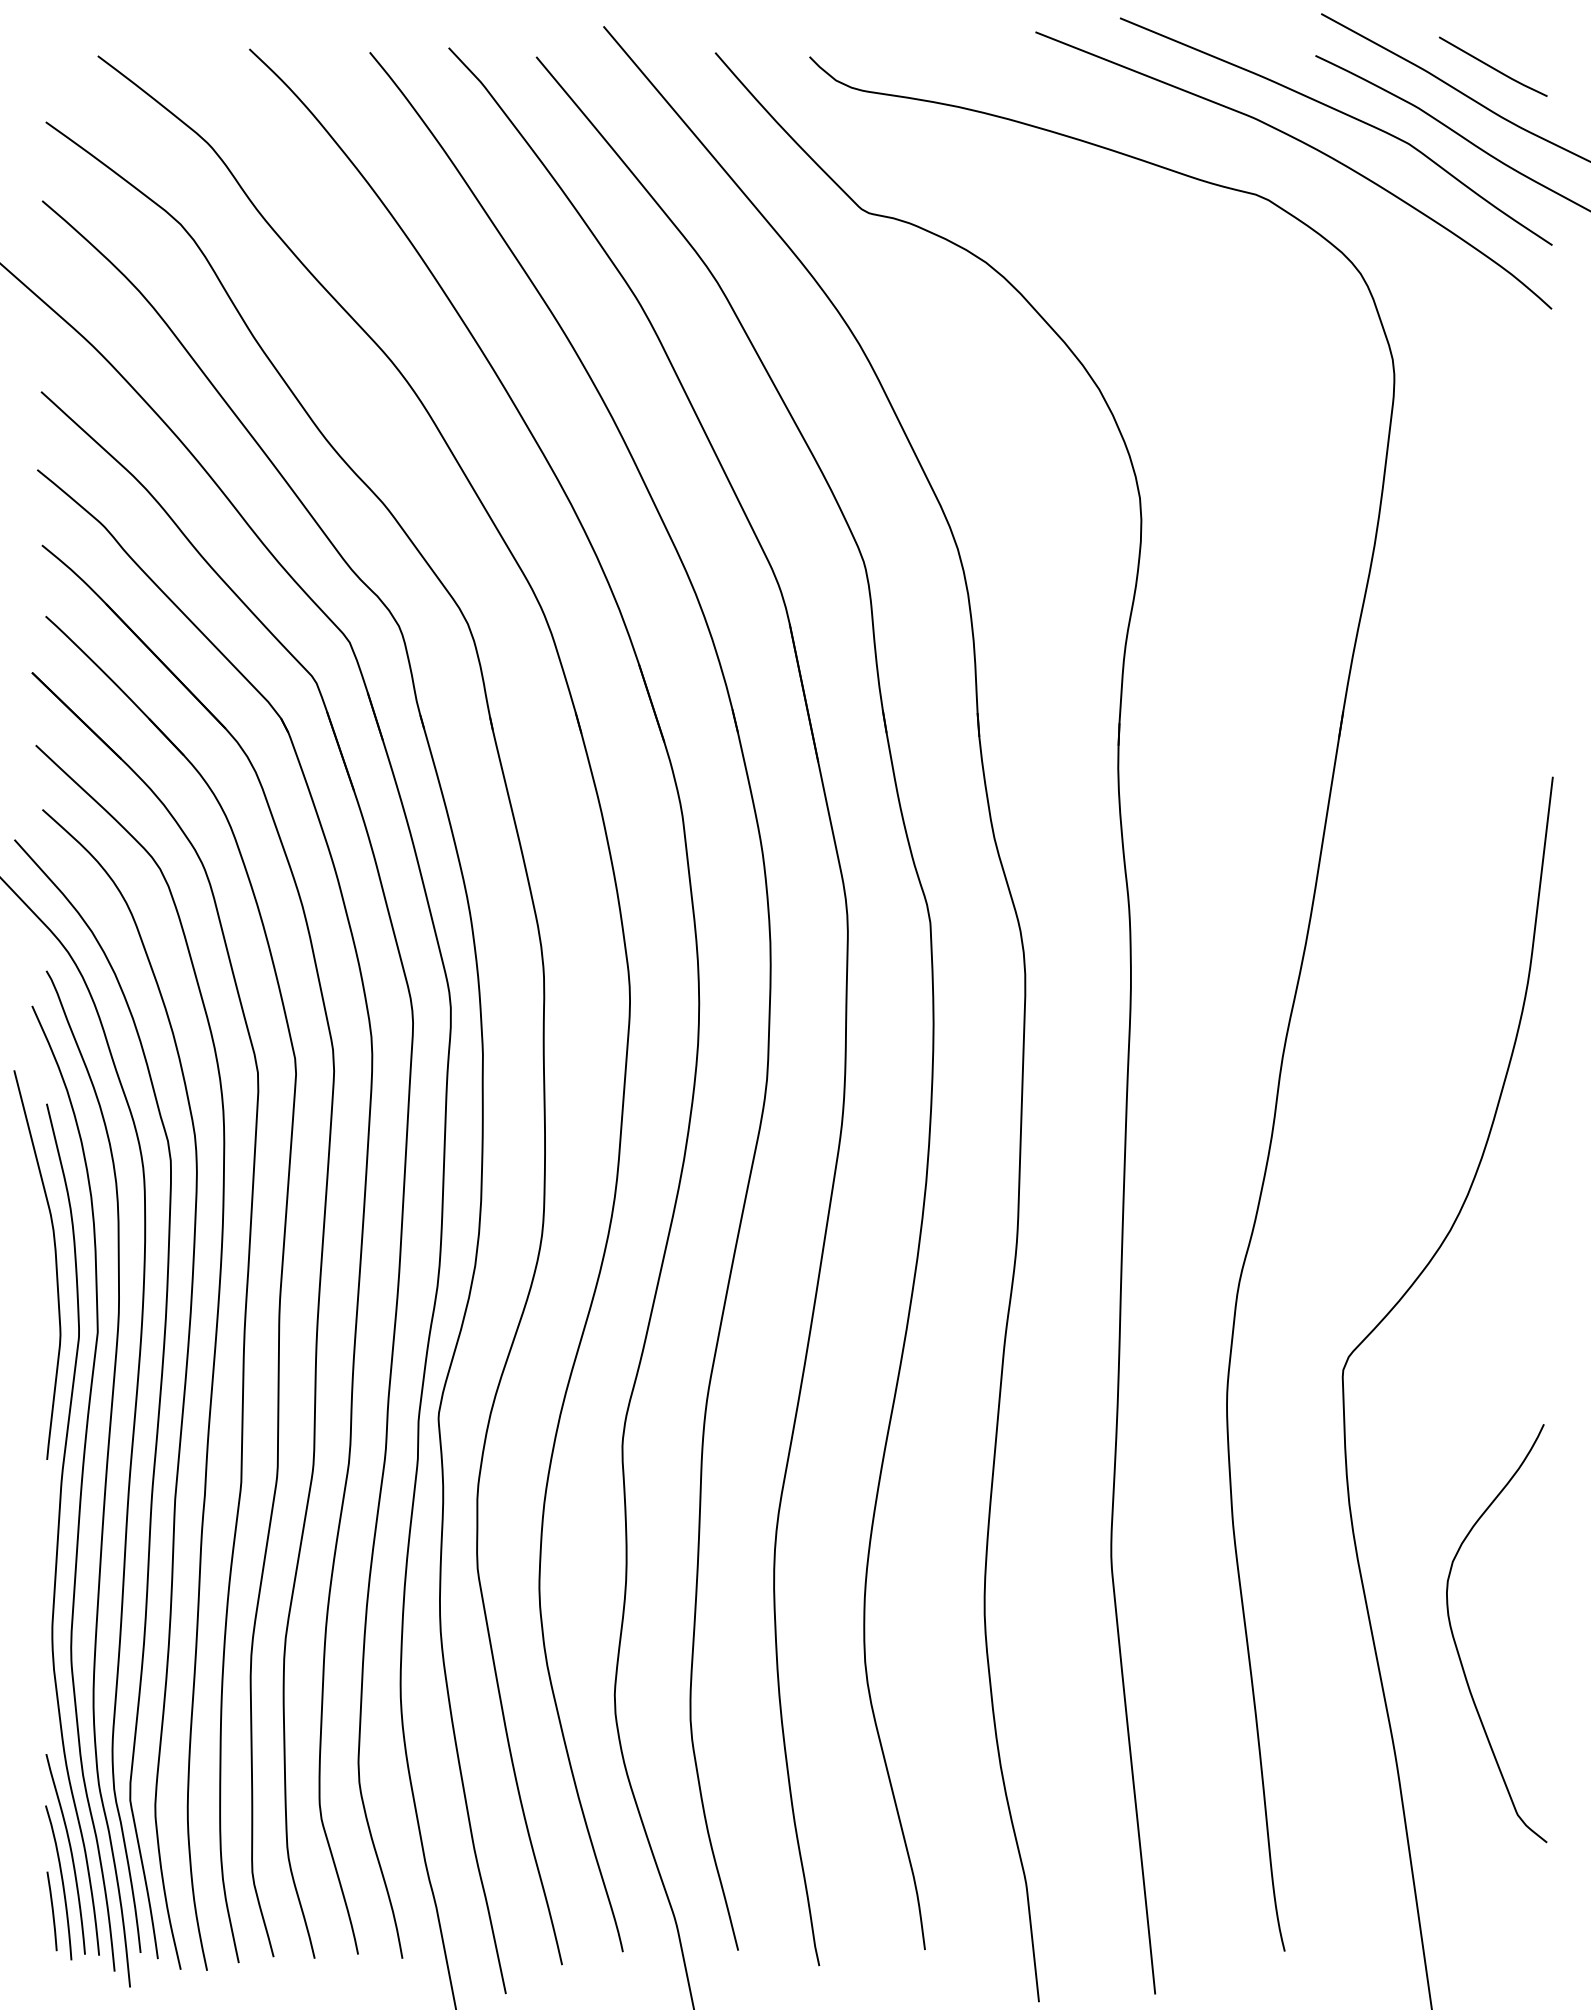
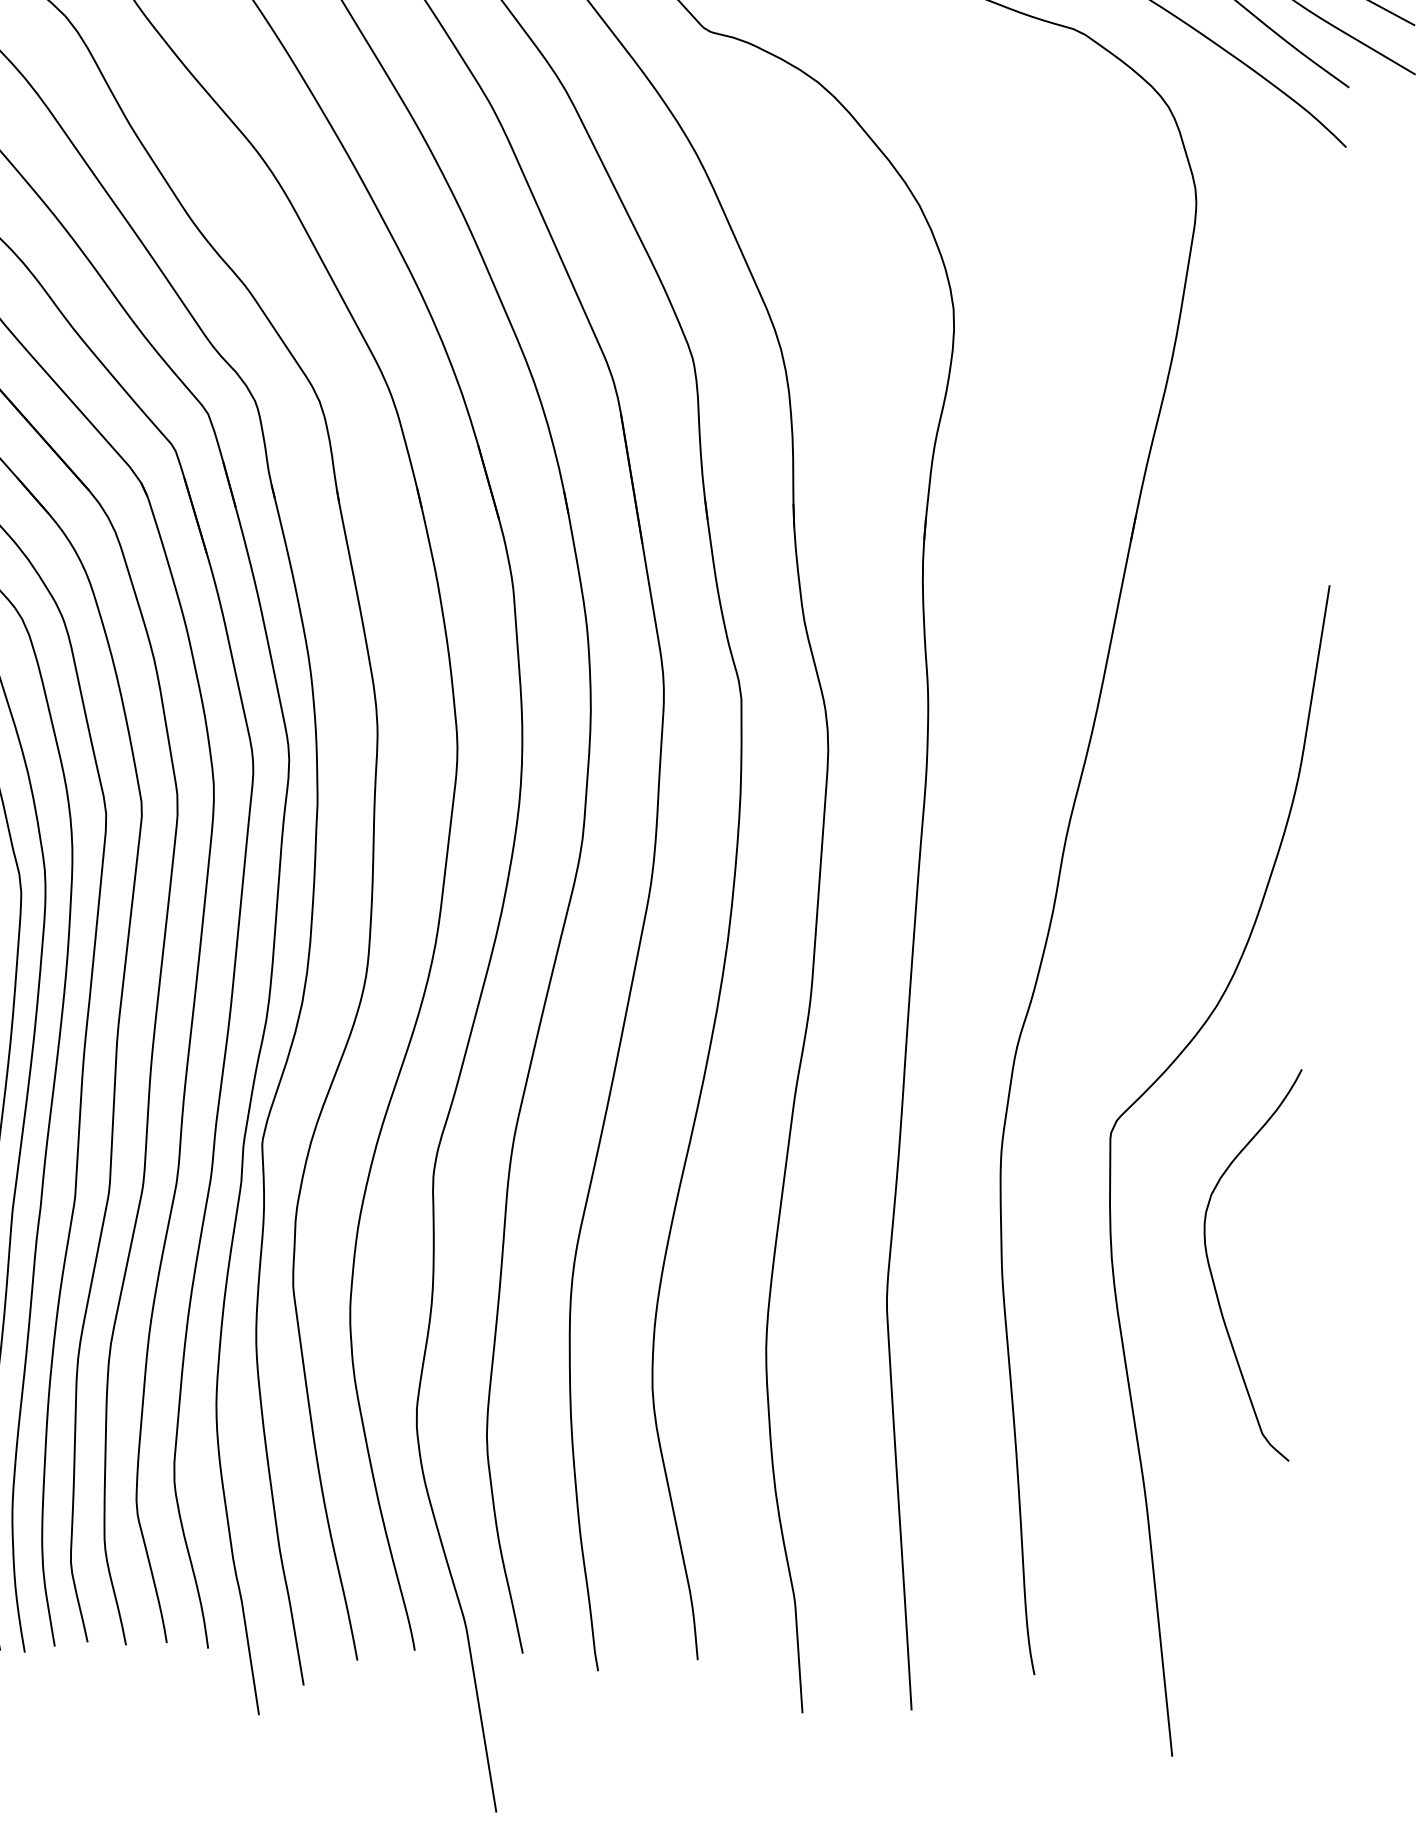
curve: (1457, 1646) -> (1212, 1274), moved

